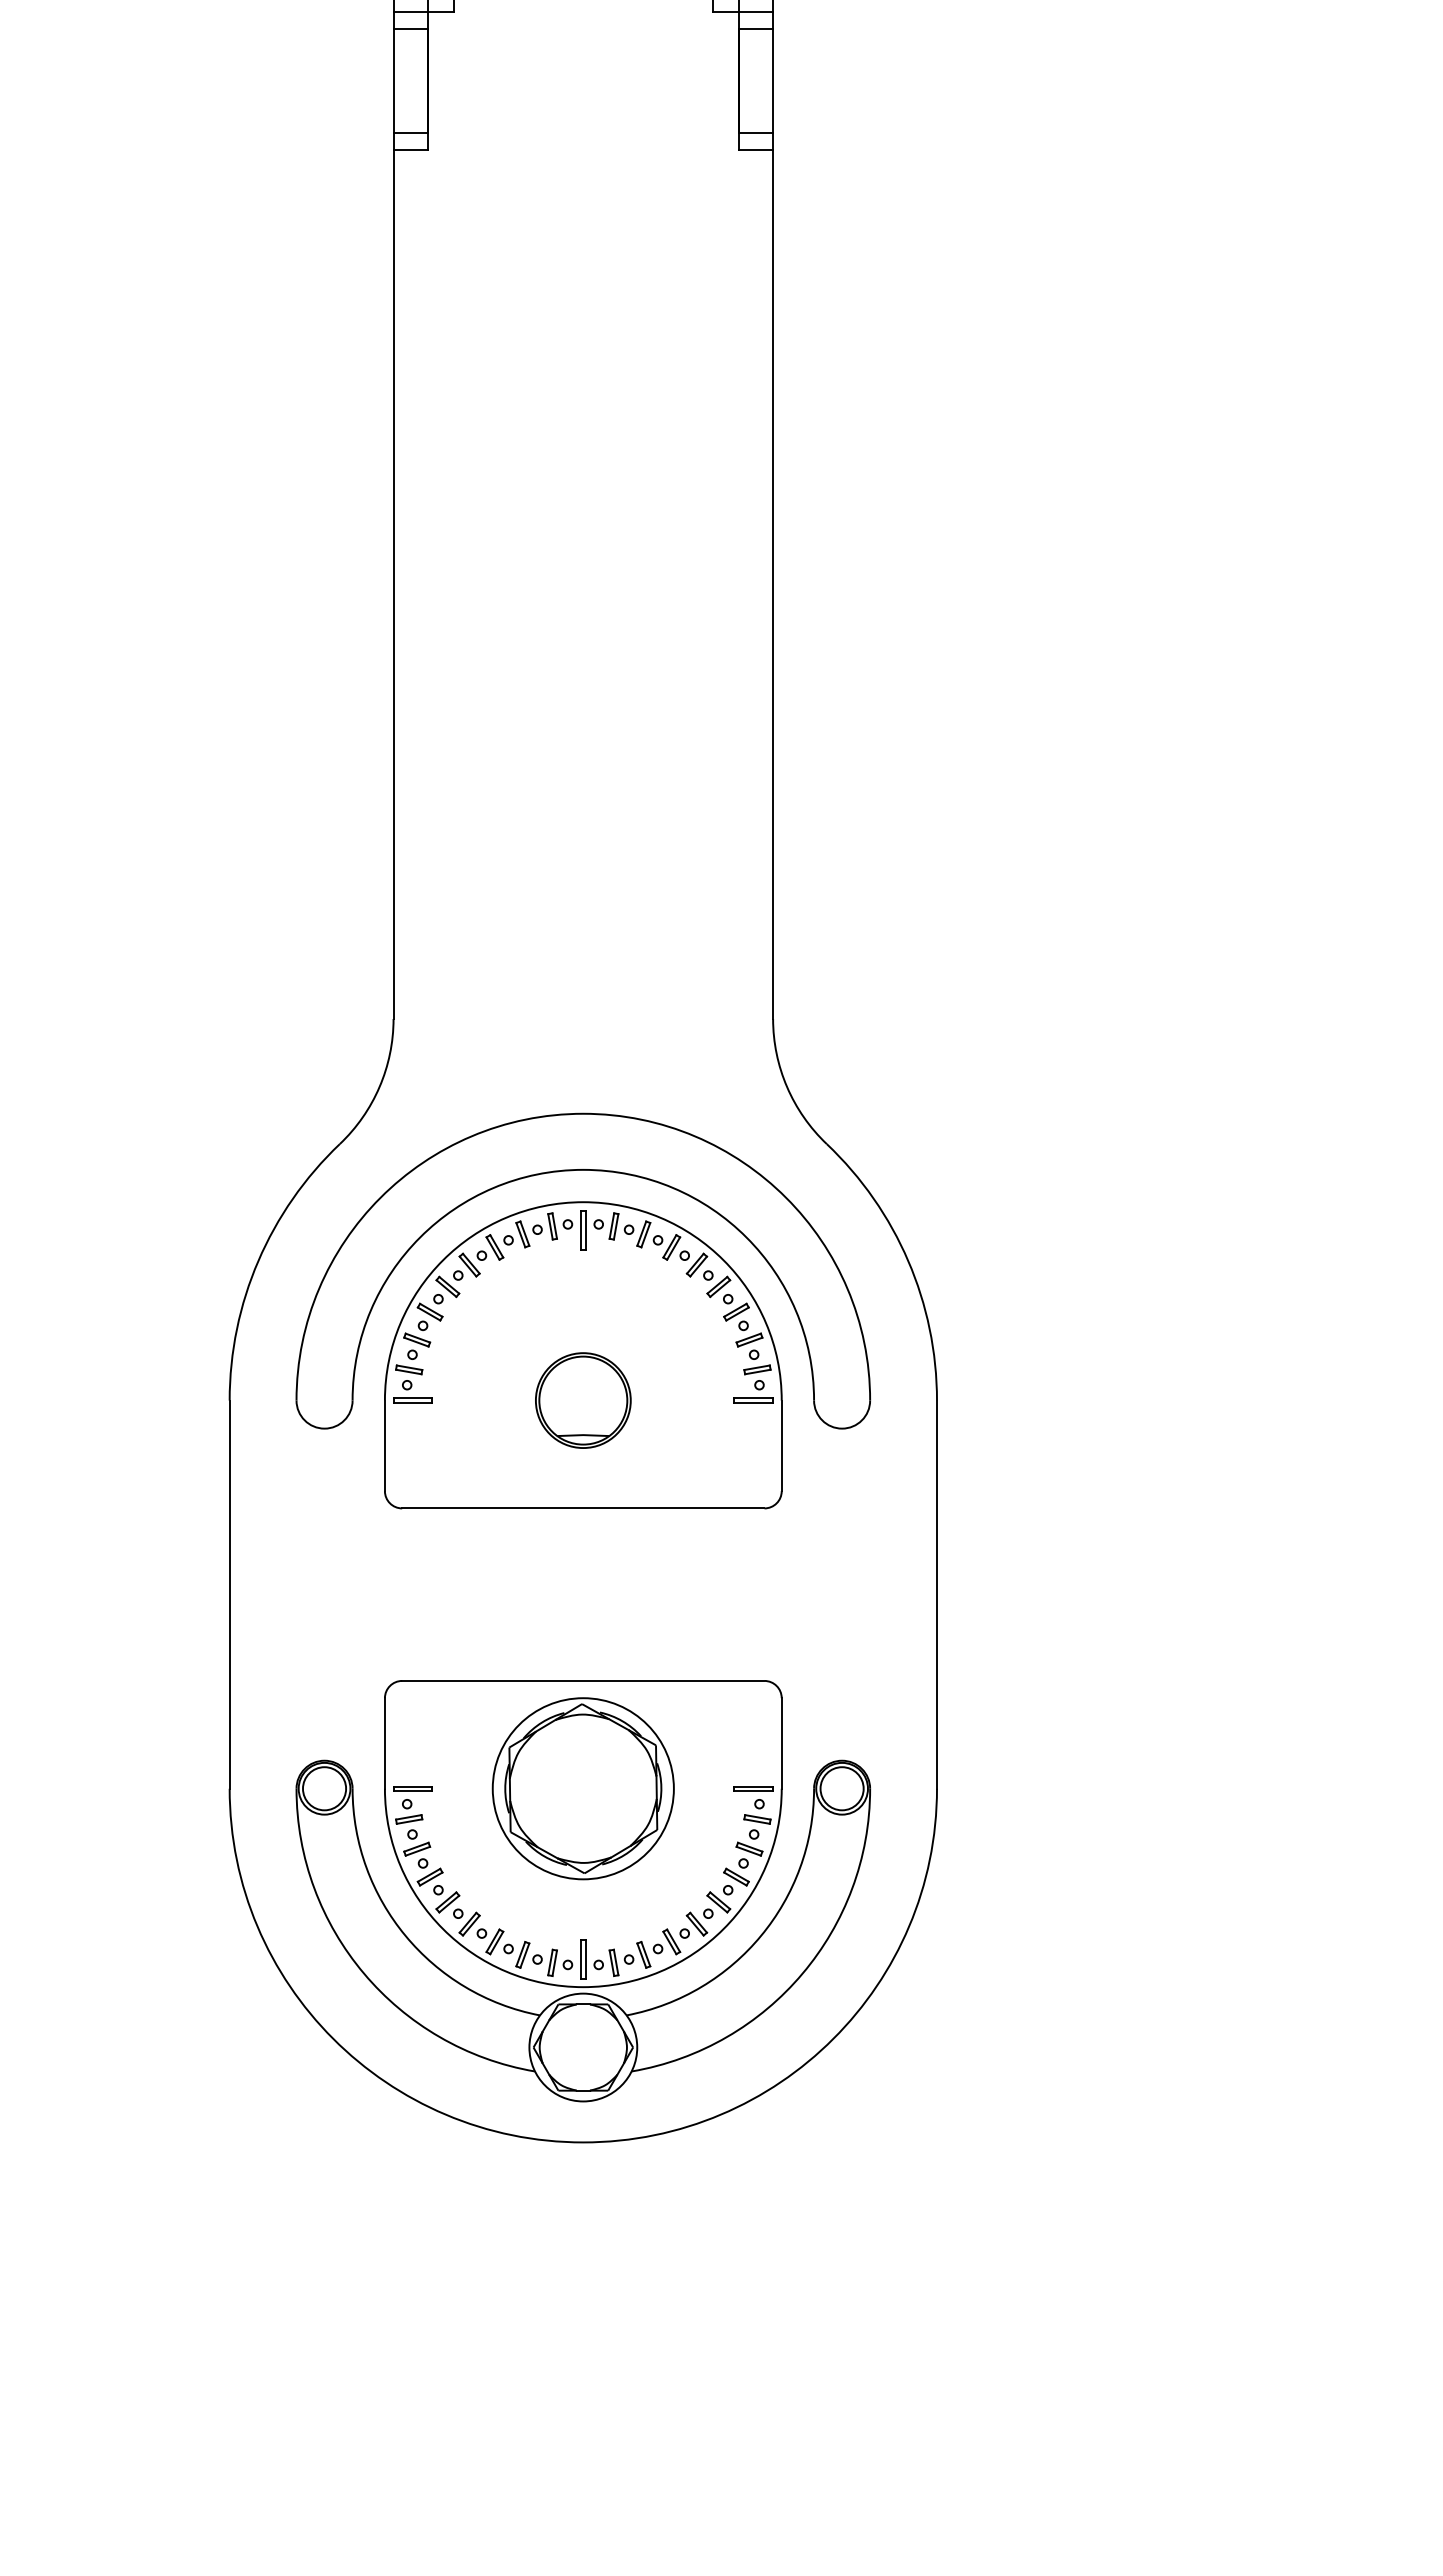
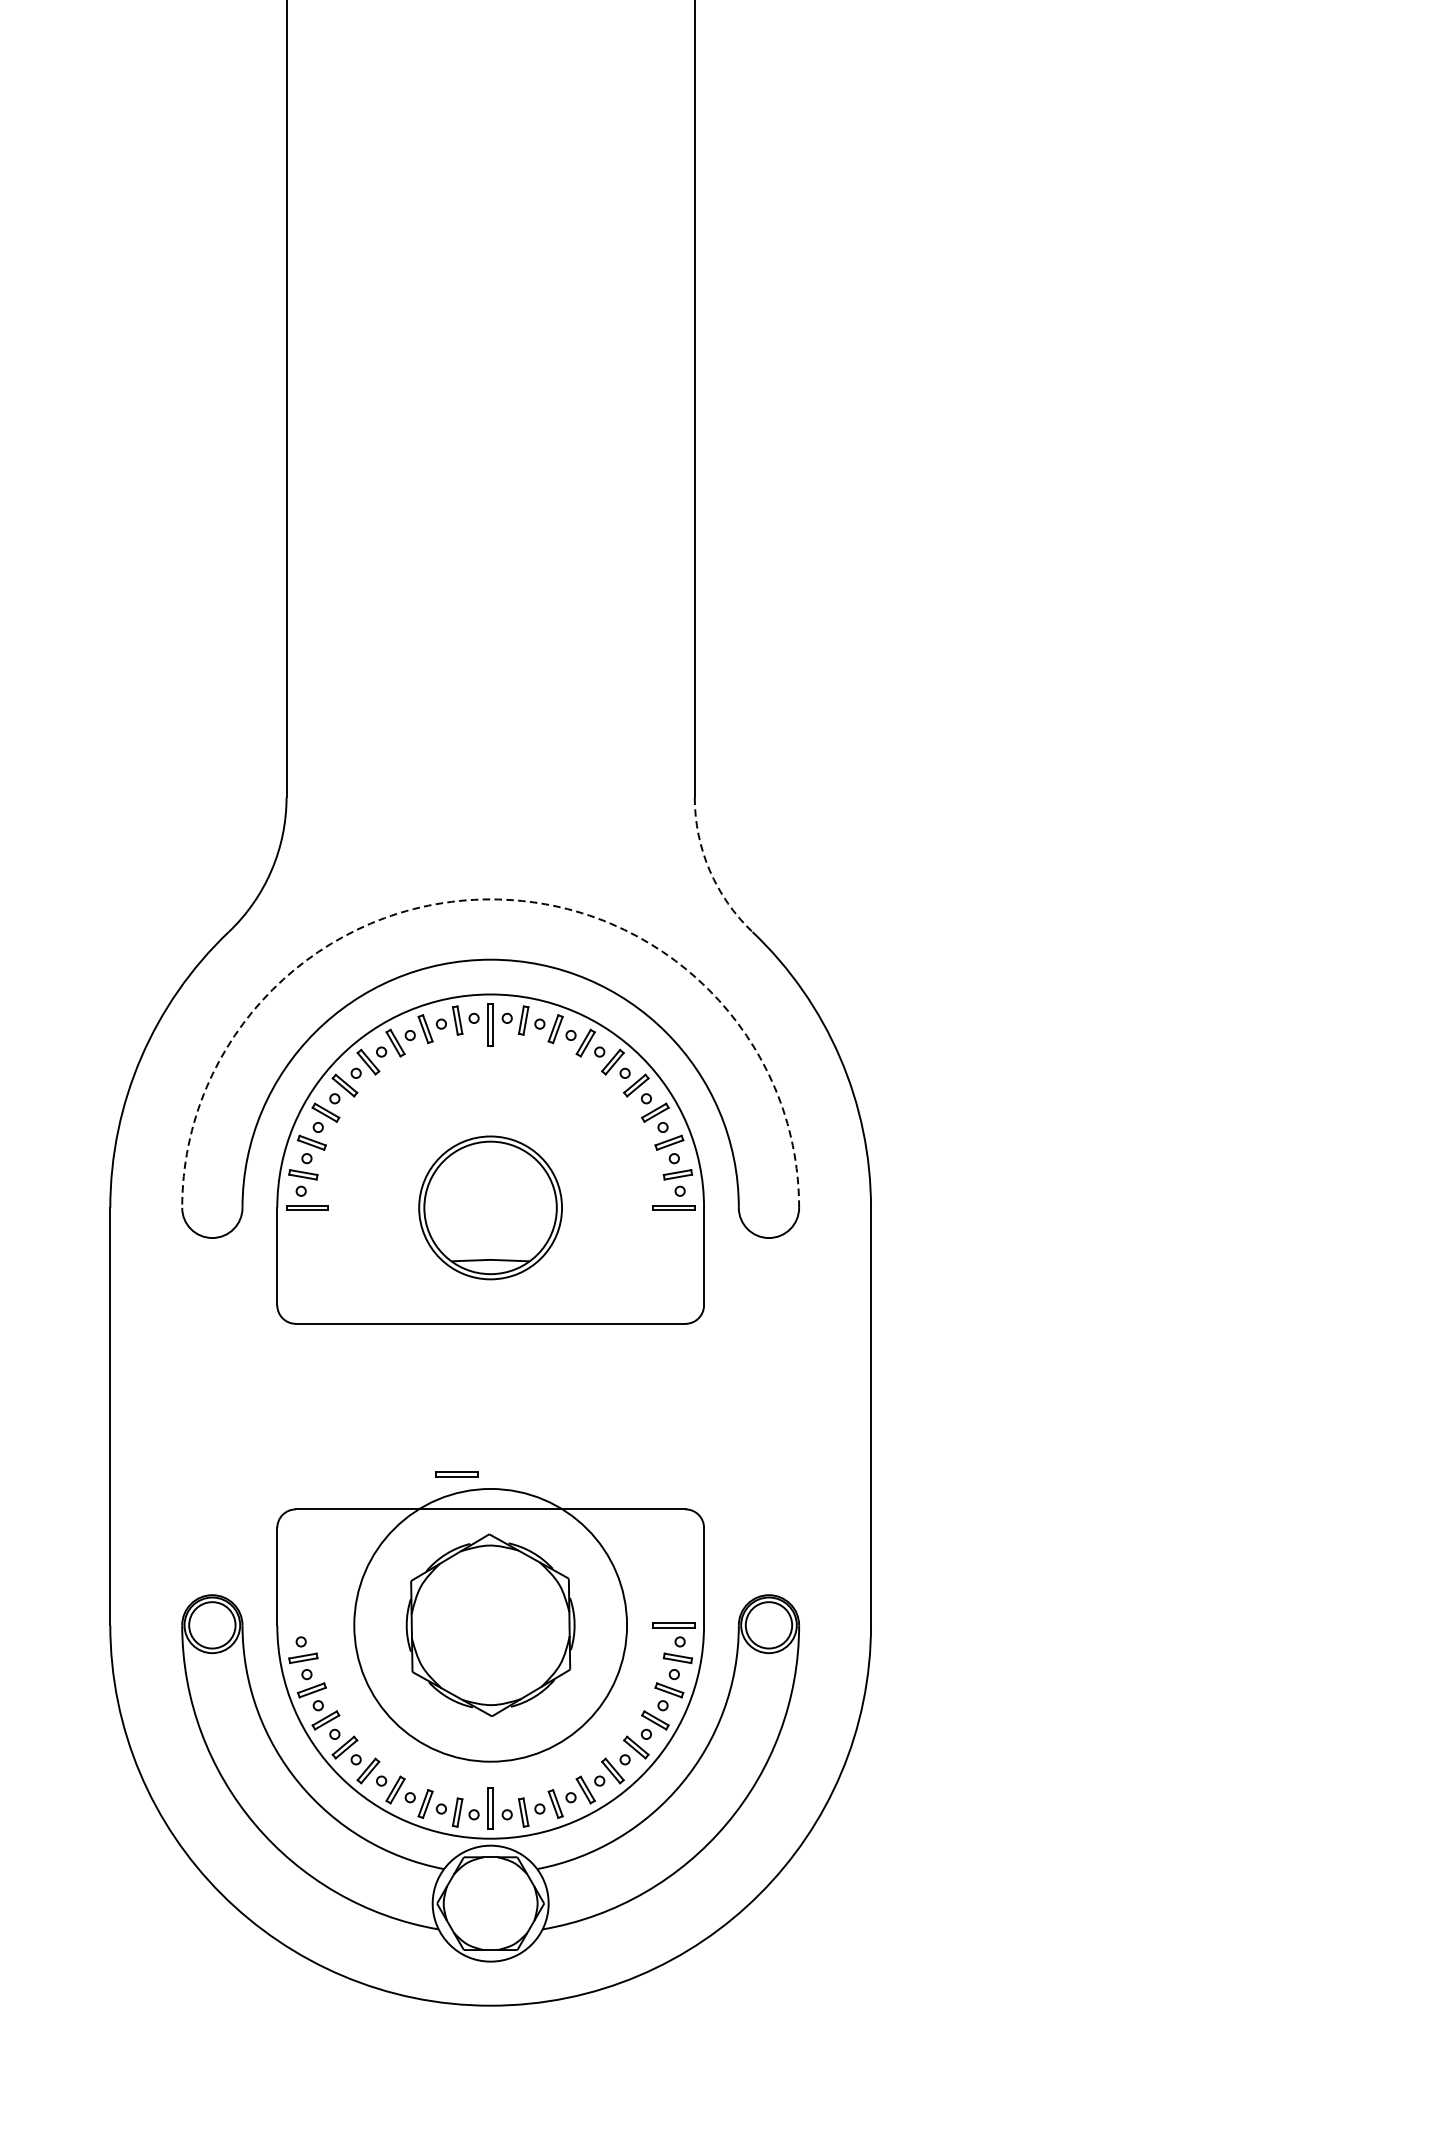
arc: (787, 1087) -> (710, 871), solid -> dashed
arc: (583, 1113) -> (490, 899), solid -> dashed
part: (583, 1400) -> (490, 1207), size x1.4
part: (412, 1788) -> (456, 1474), moved
circle: (582, 1788) -> (489, 1625), size x1.4

